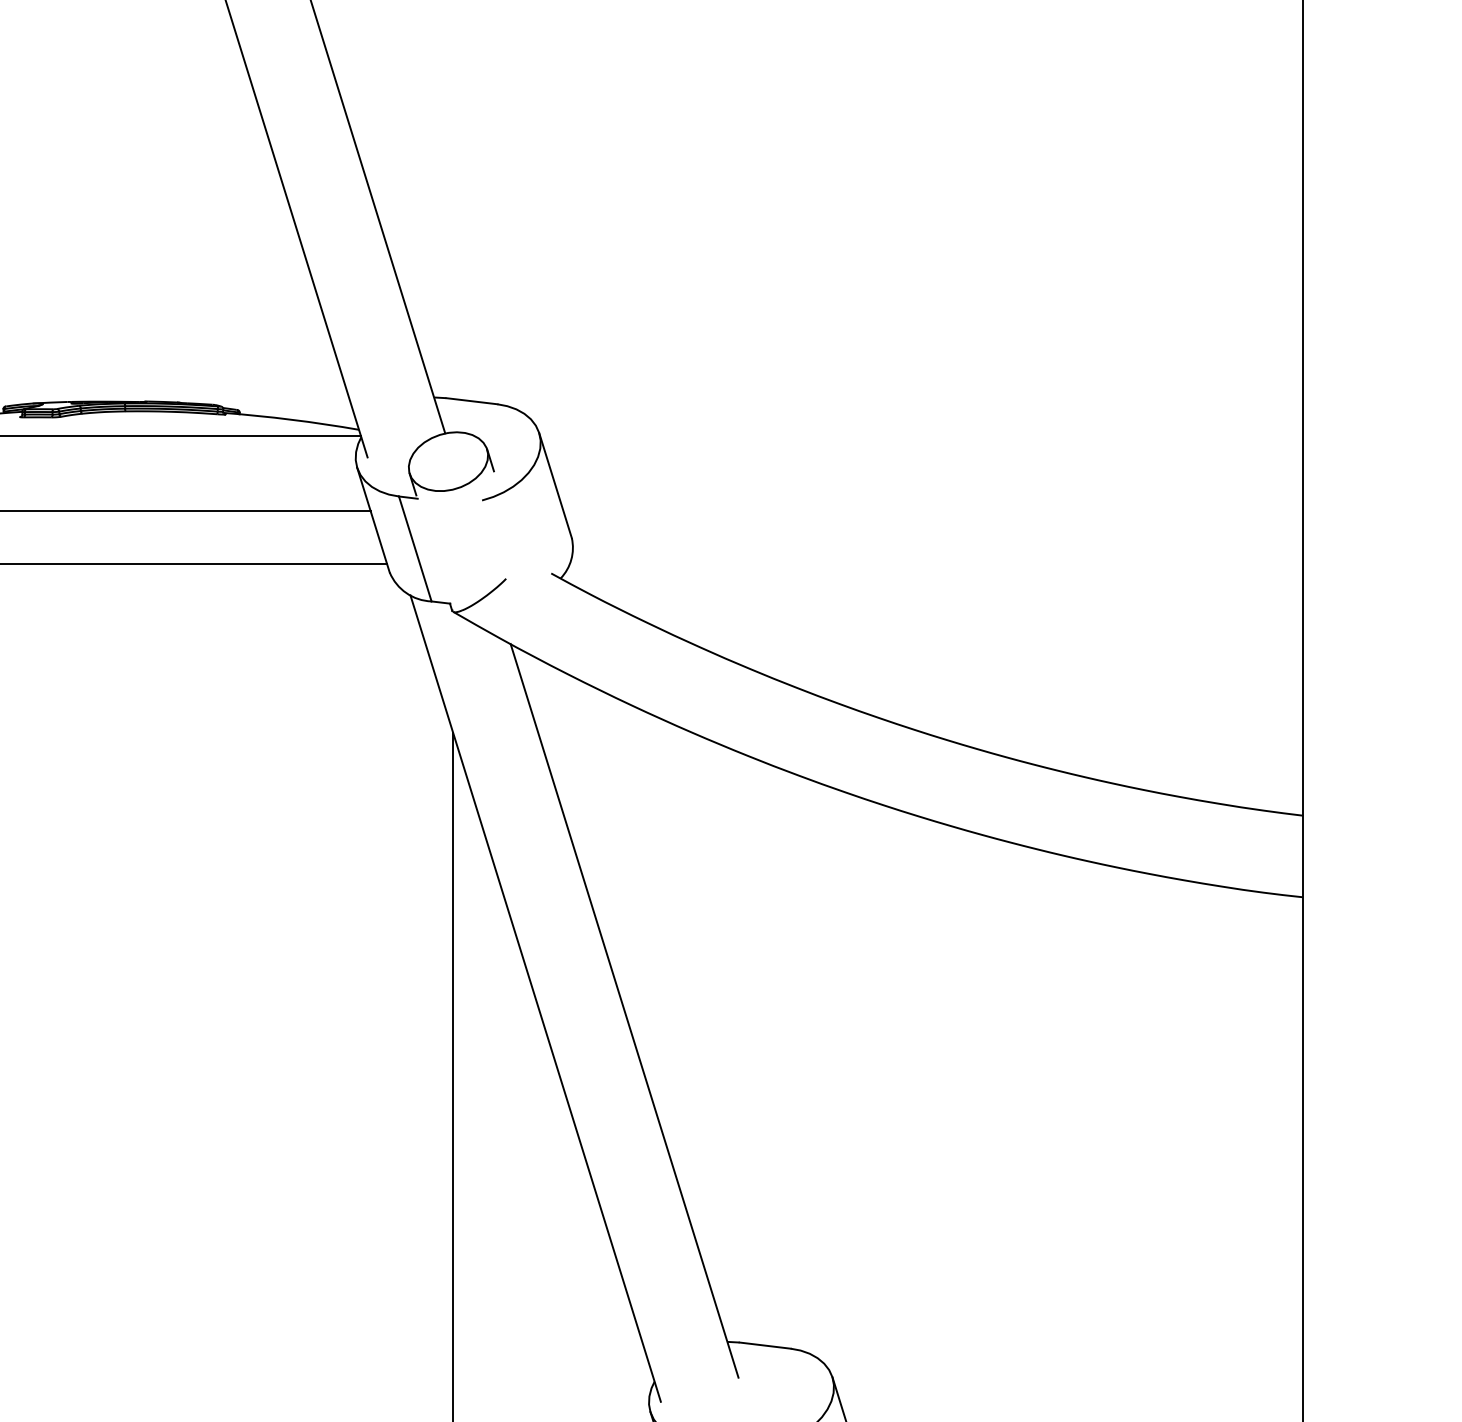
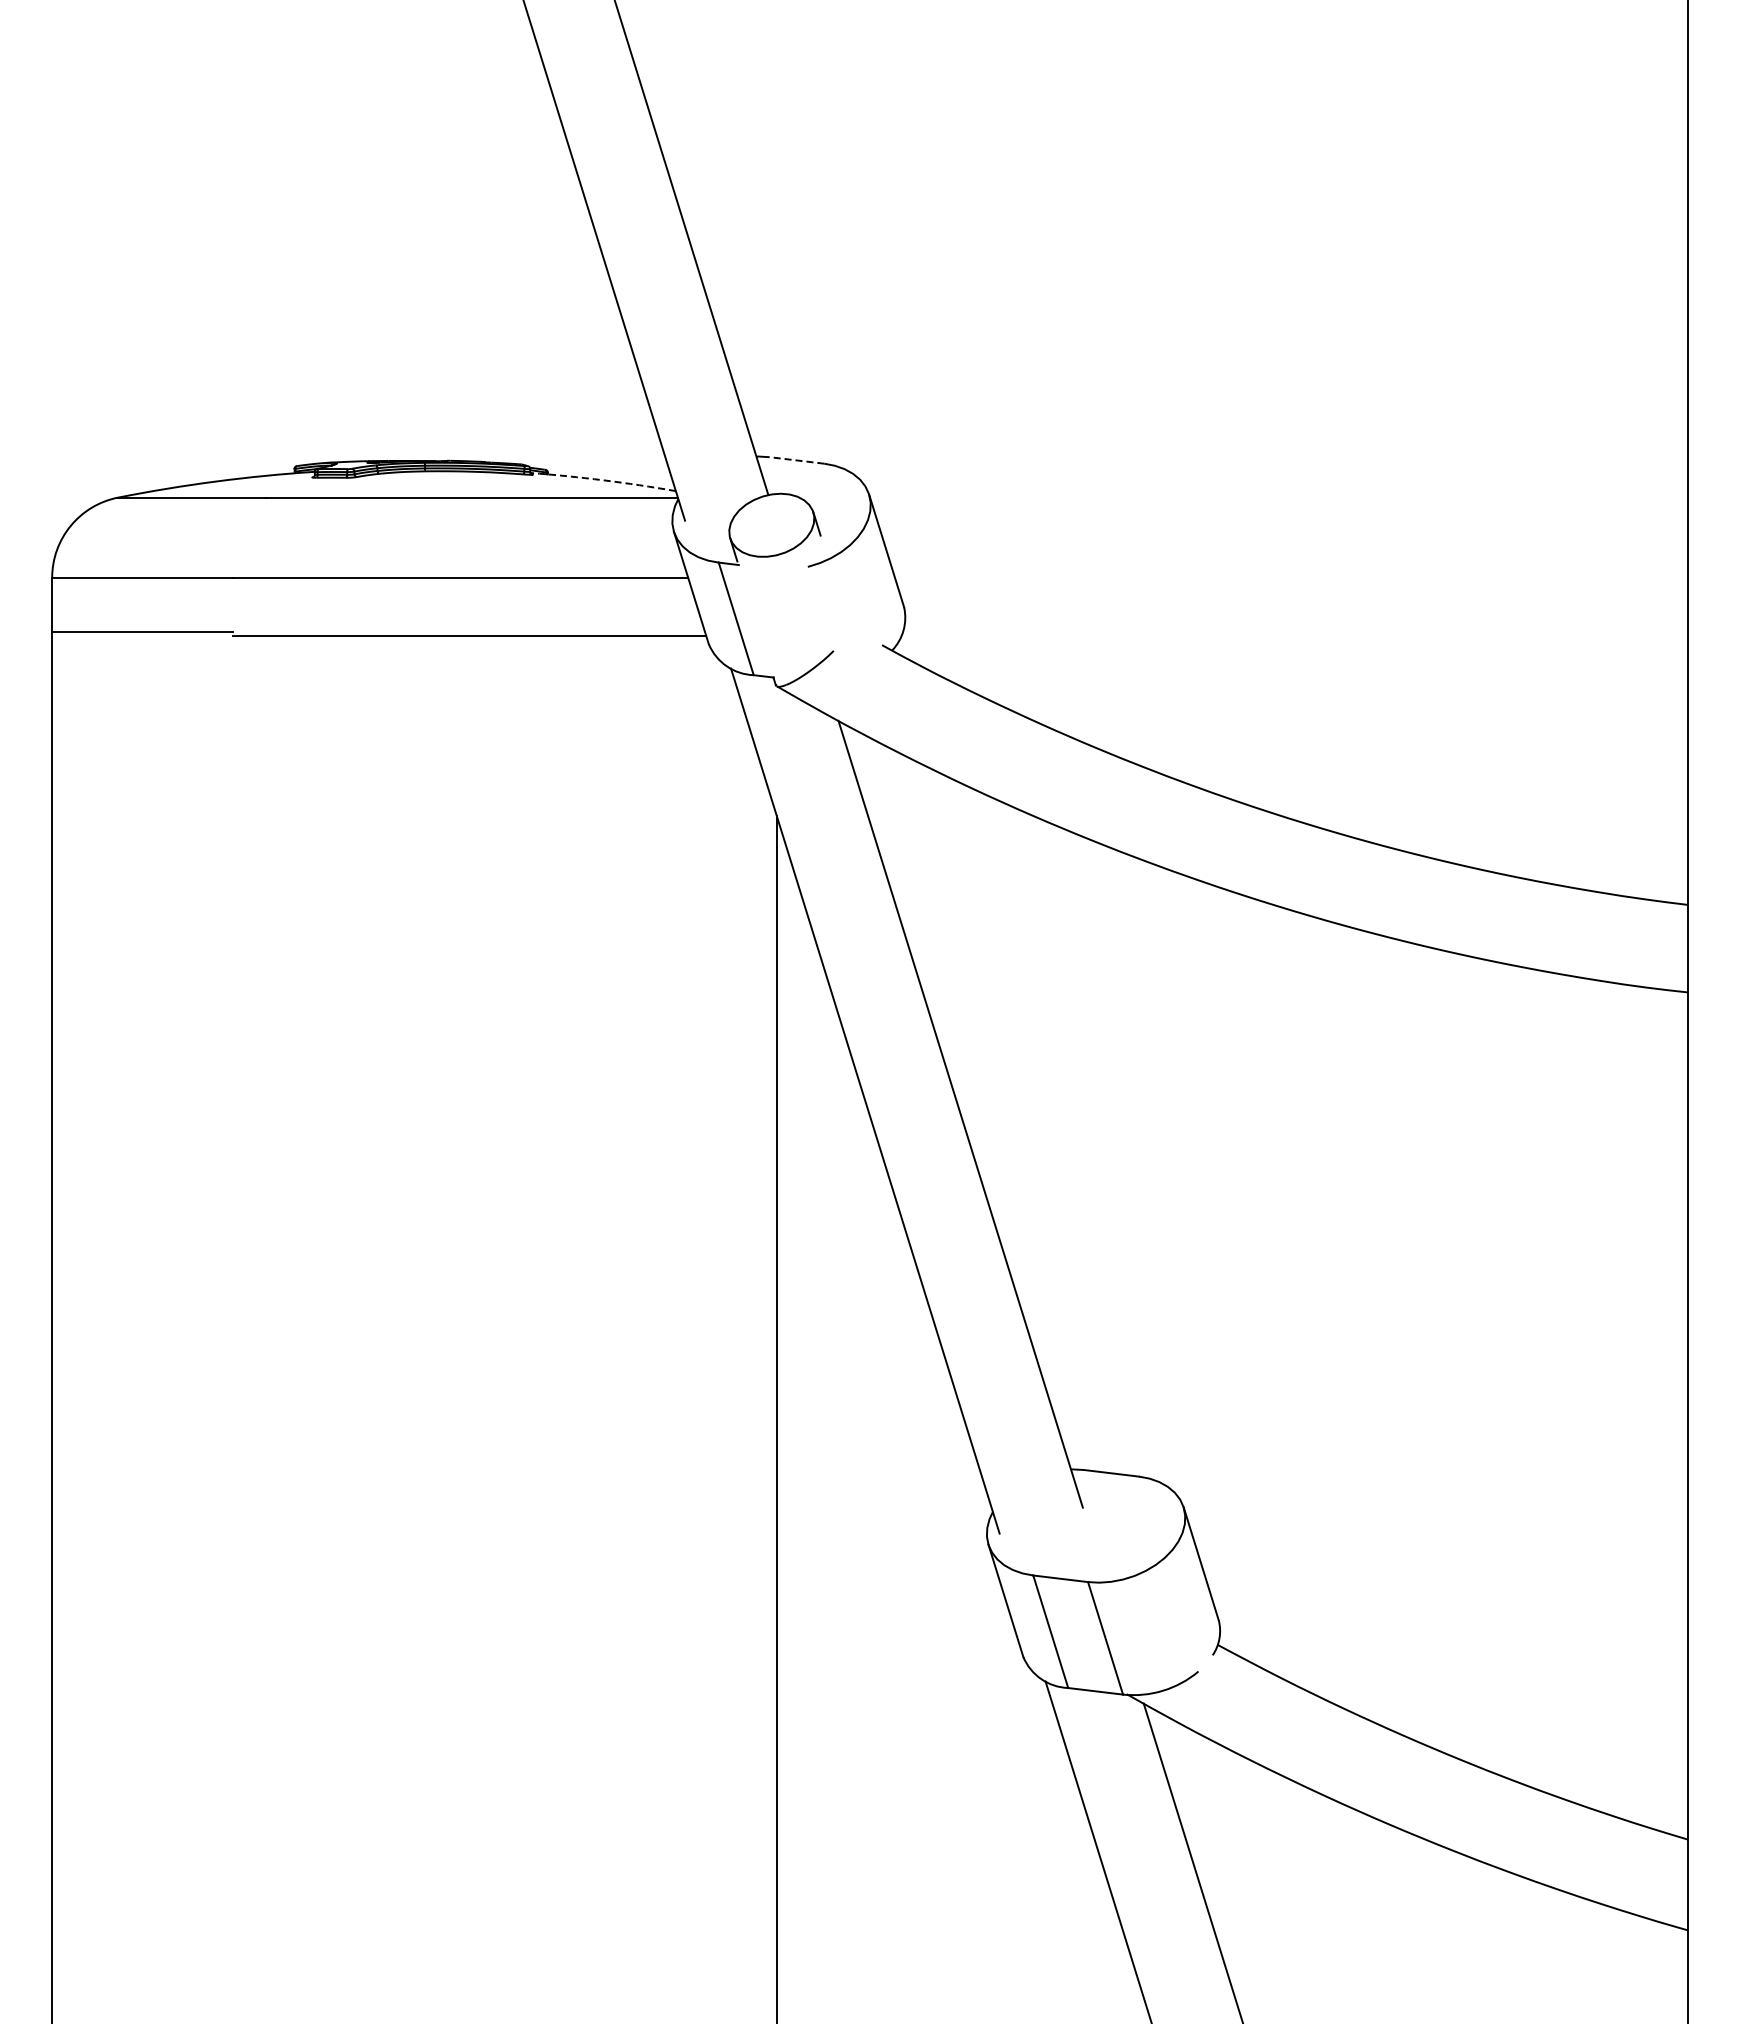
line: (471, 401) -> (796, 460), solid -> dashed
arc: (291, 419) -> (603, 480), solid -> dashed

